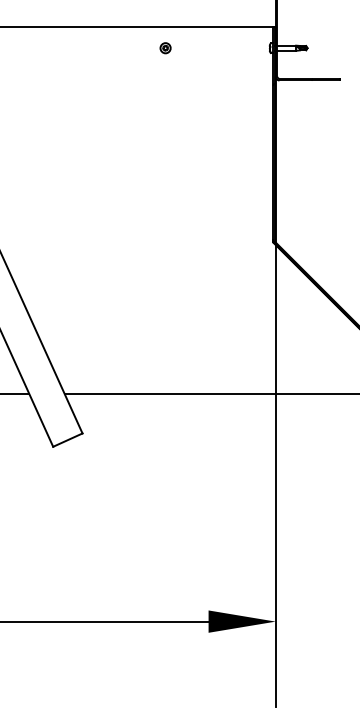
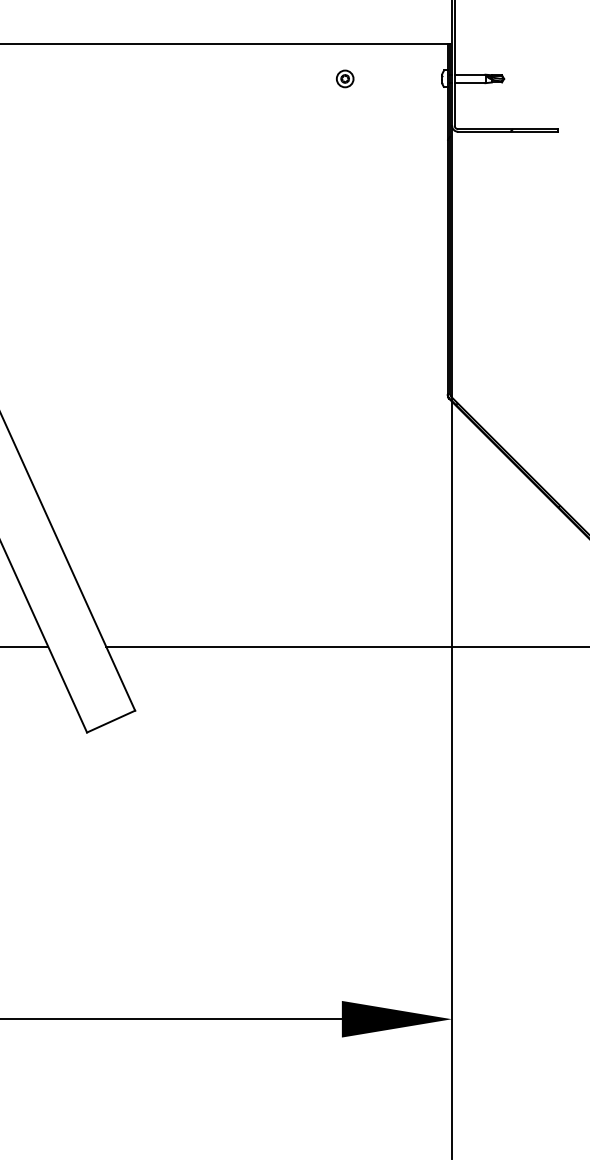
part: (165, 48) -> (345, 79), moved

